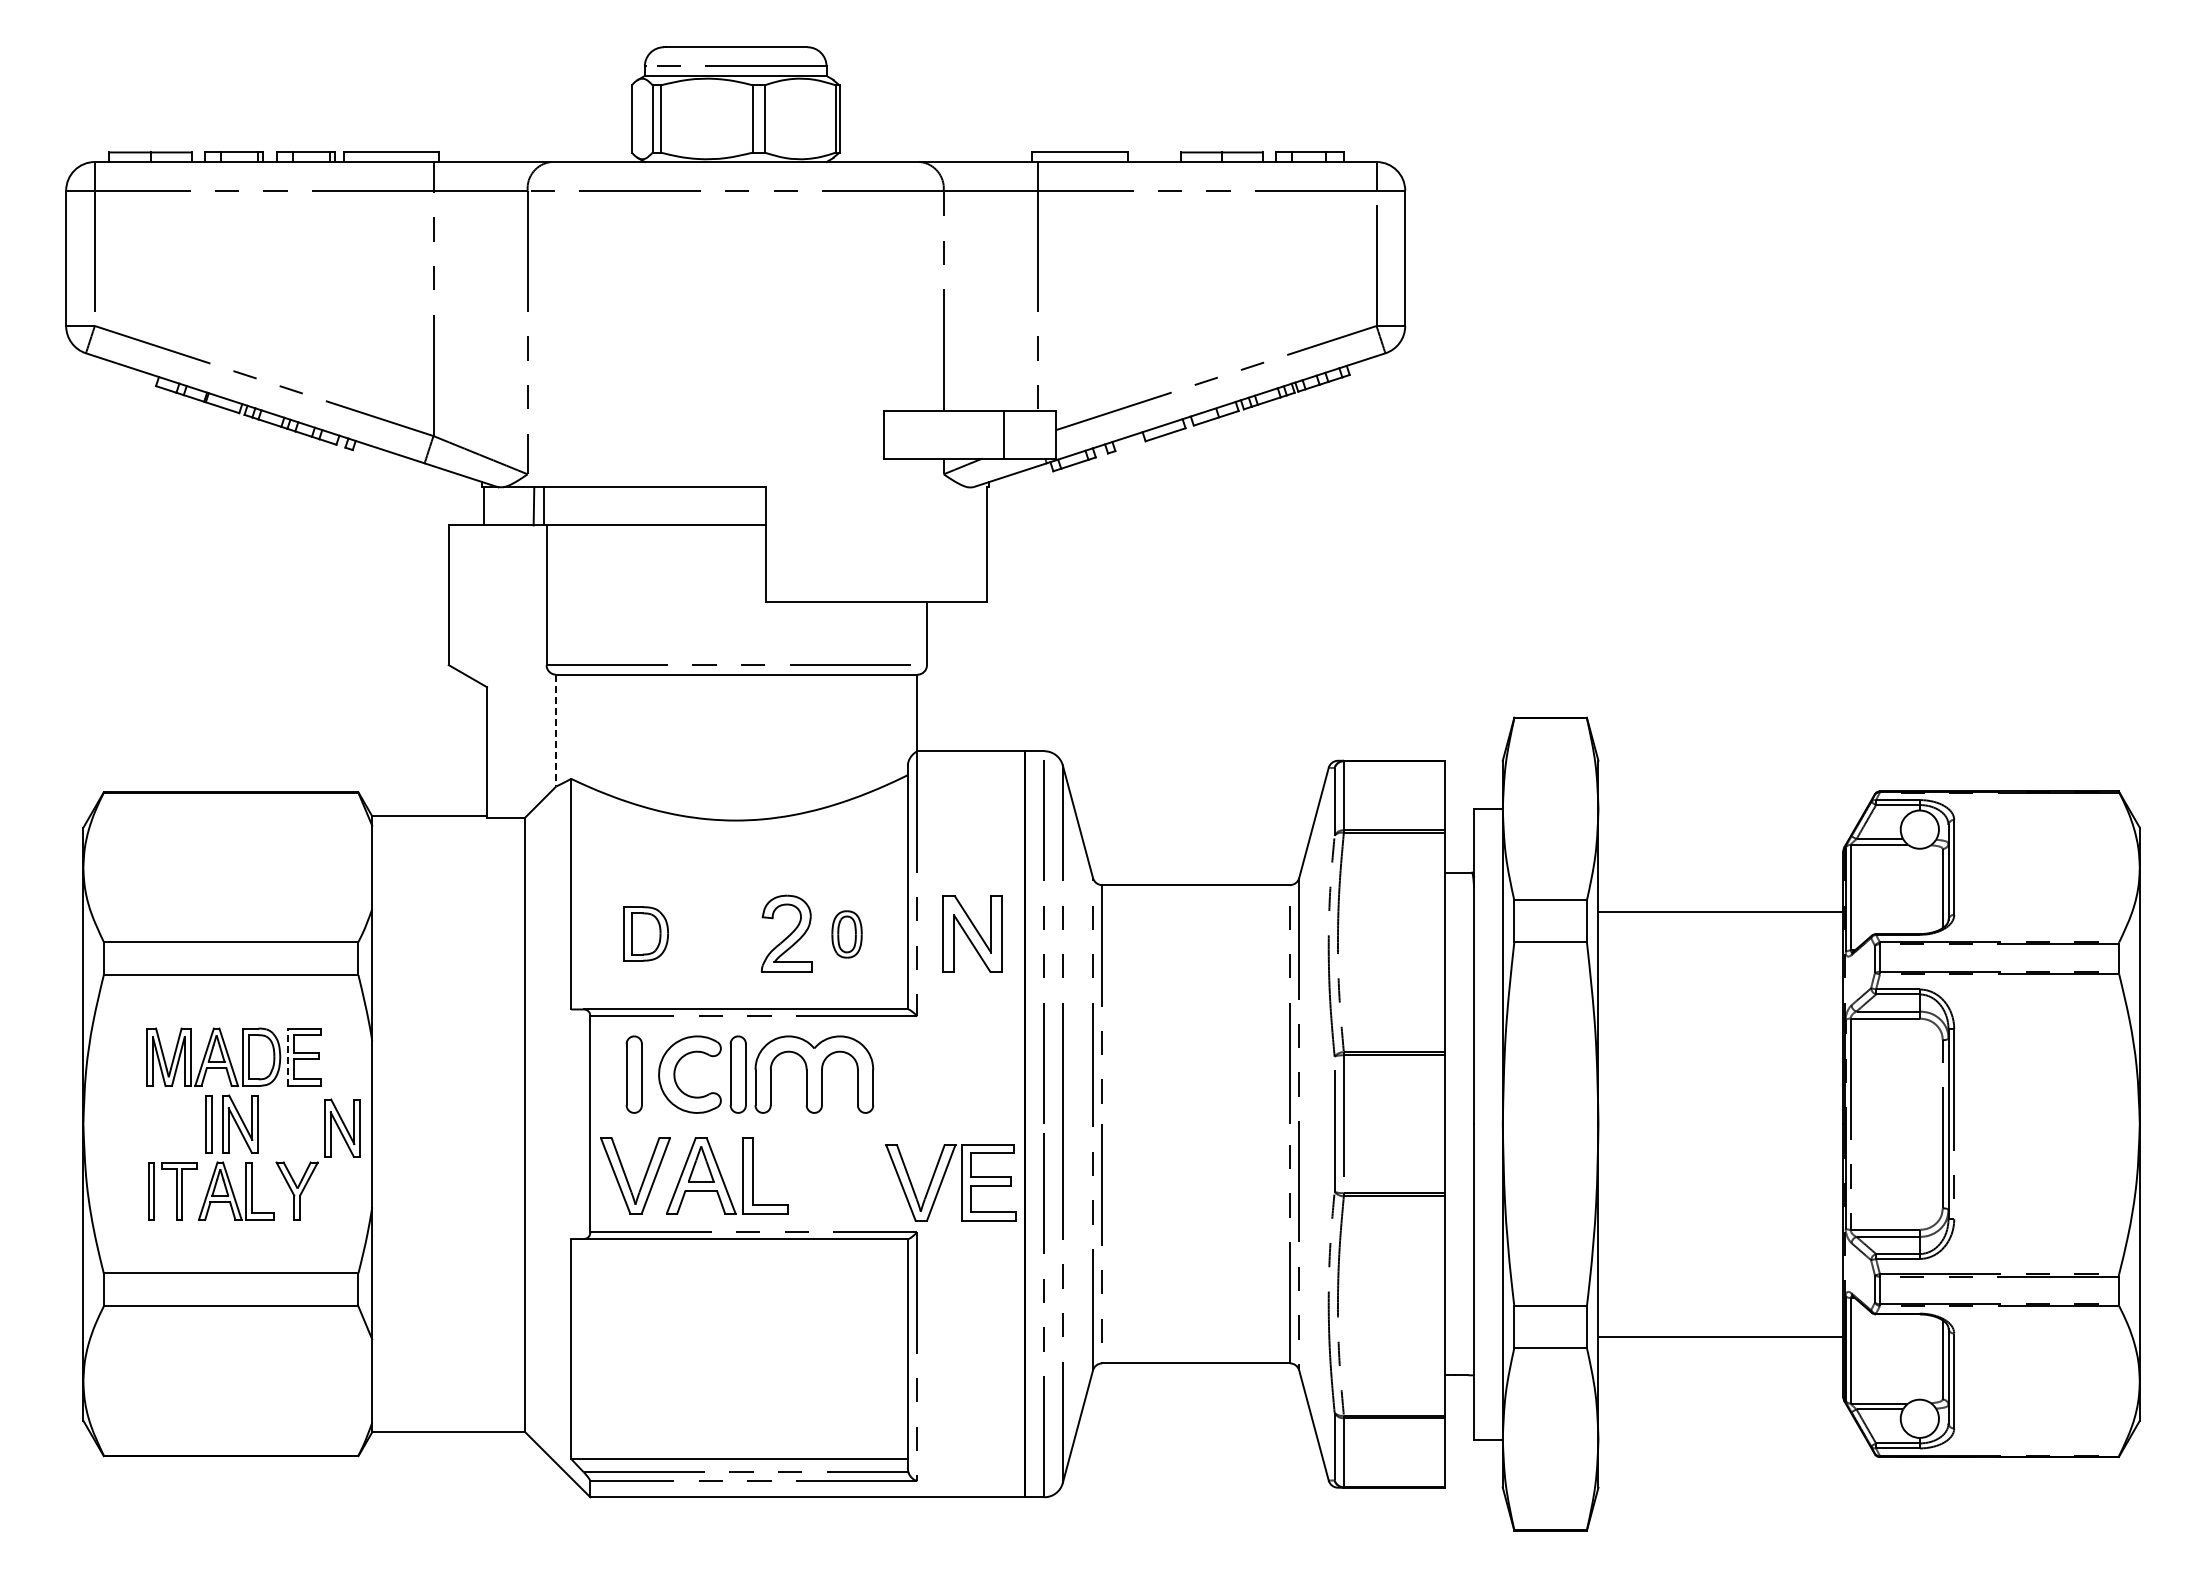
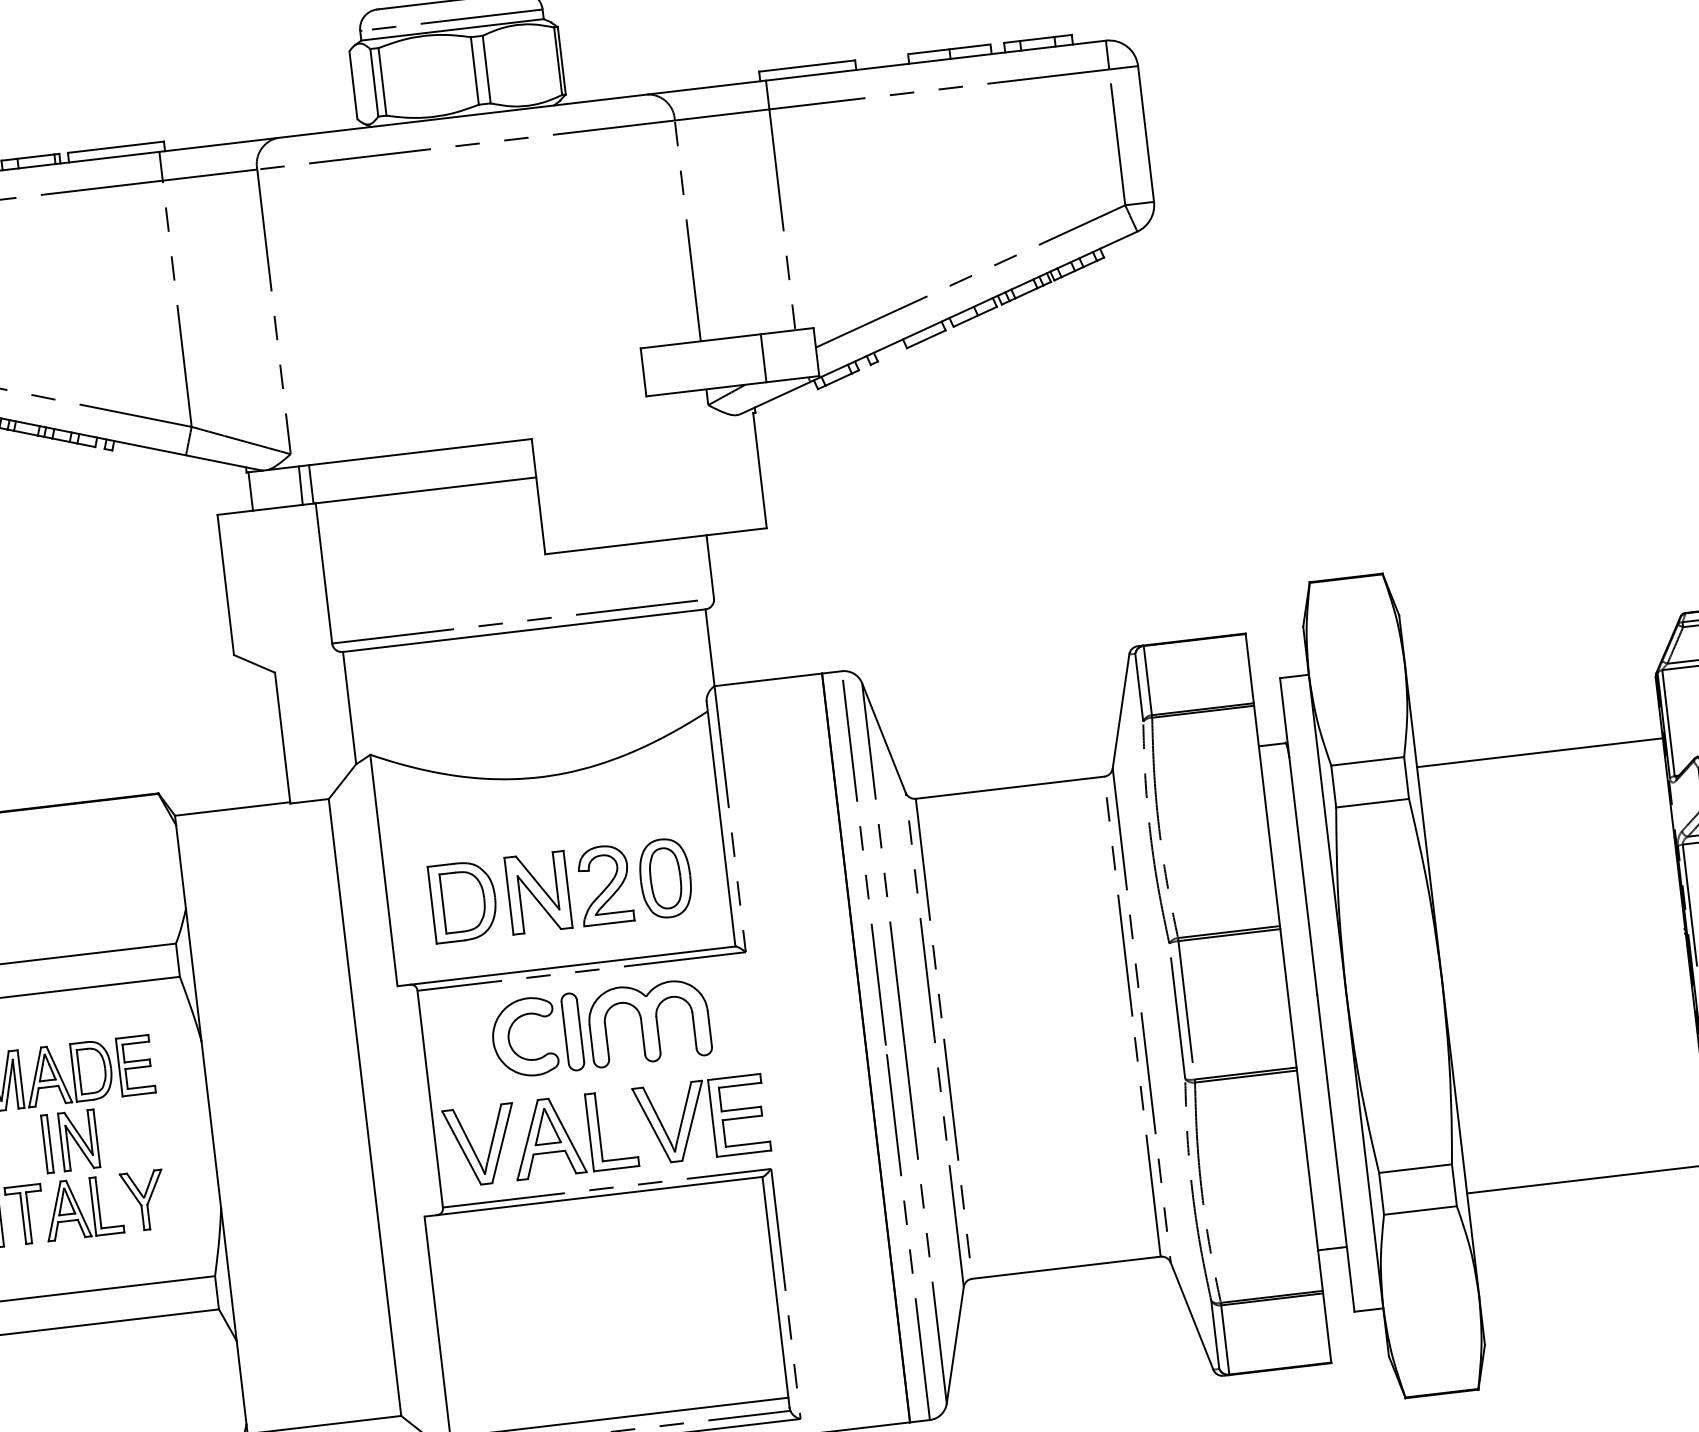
line: (556, 730) -> (349, 707), dashed -> solid
part: (646, 933) -> (464, 901), size x1.43
part: (972, 933) -> (538, 892), moved
part: (846, 934) -> (664, 878), size x1.67
line: (288, 1057) -> (119, 1067), dashed -> solid
part: (633, 1074) -> (467, 1044), removed
part: (342, 1127) -> (181, 1131), removed
part: (943, 1180) -> (694, 1118), moved

